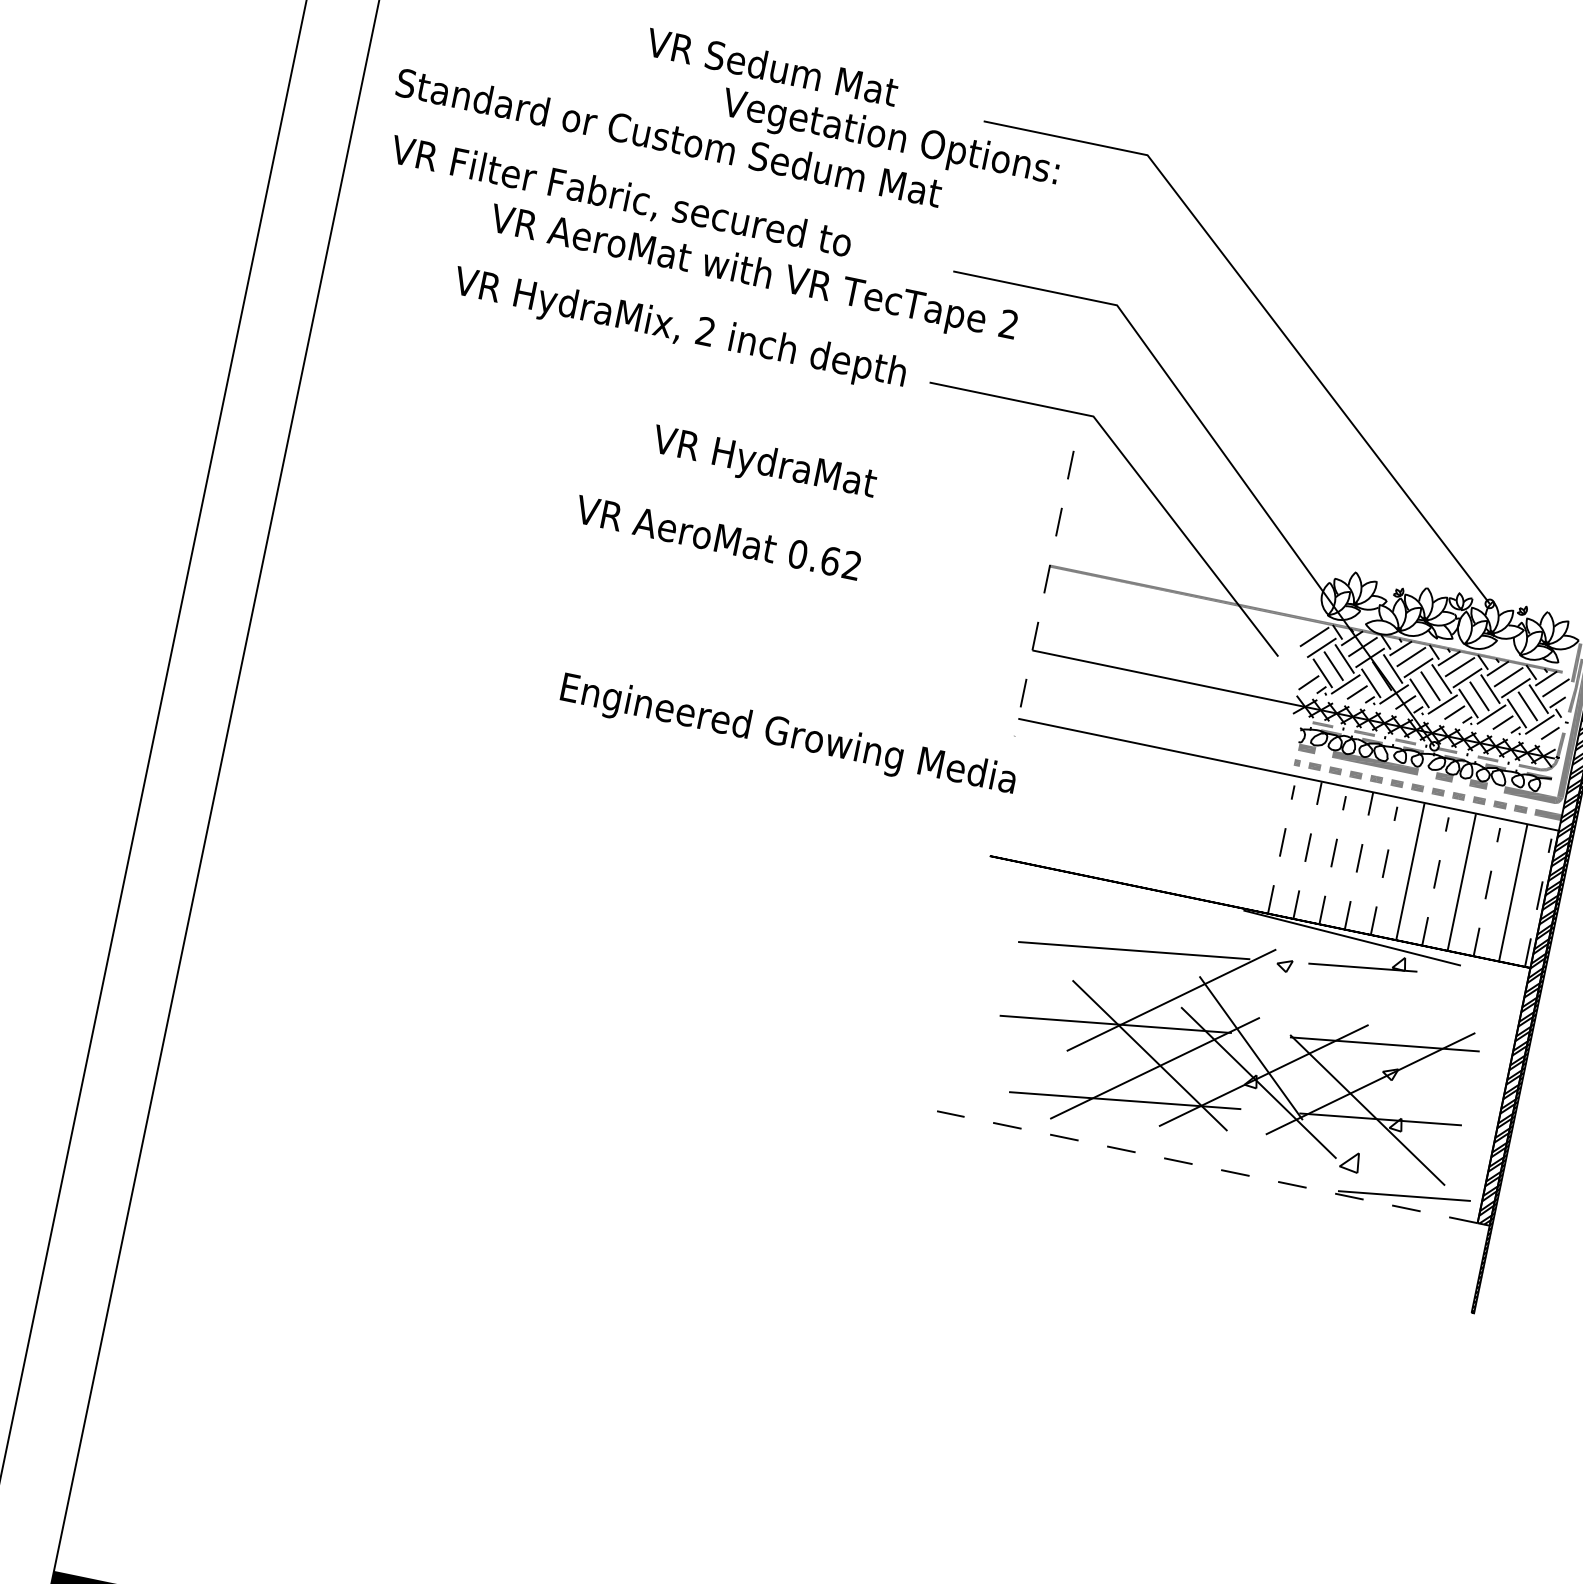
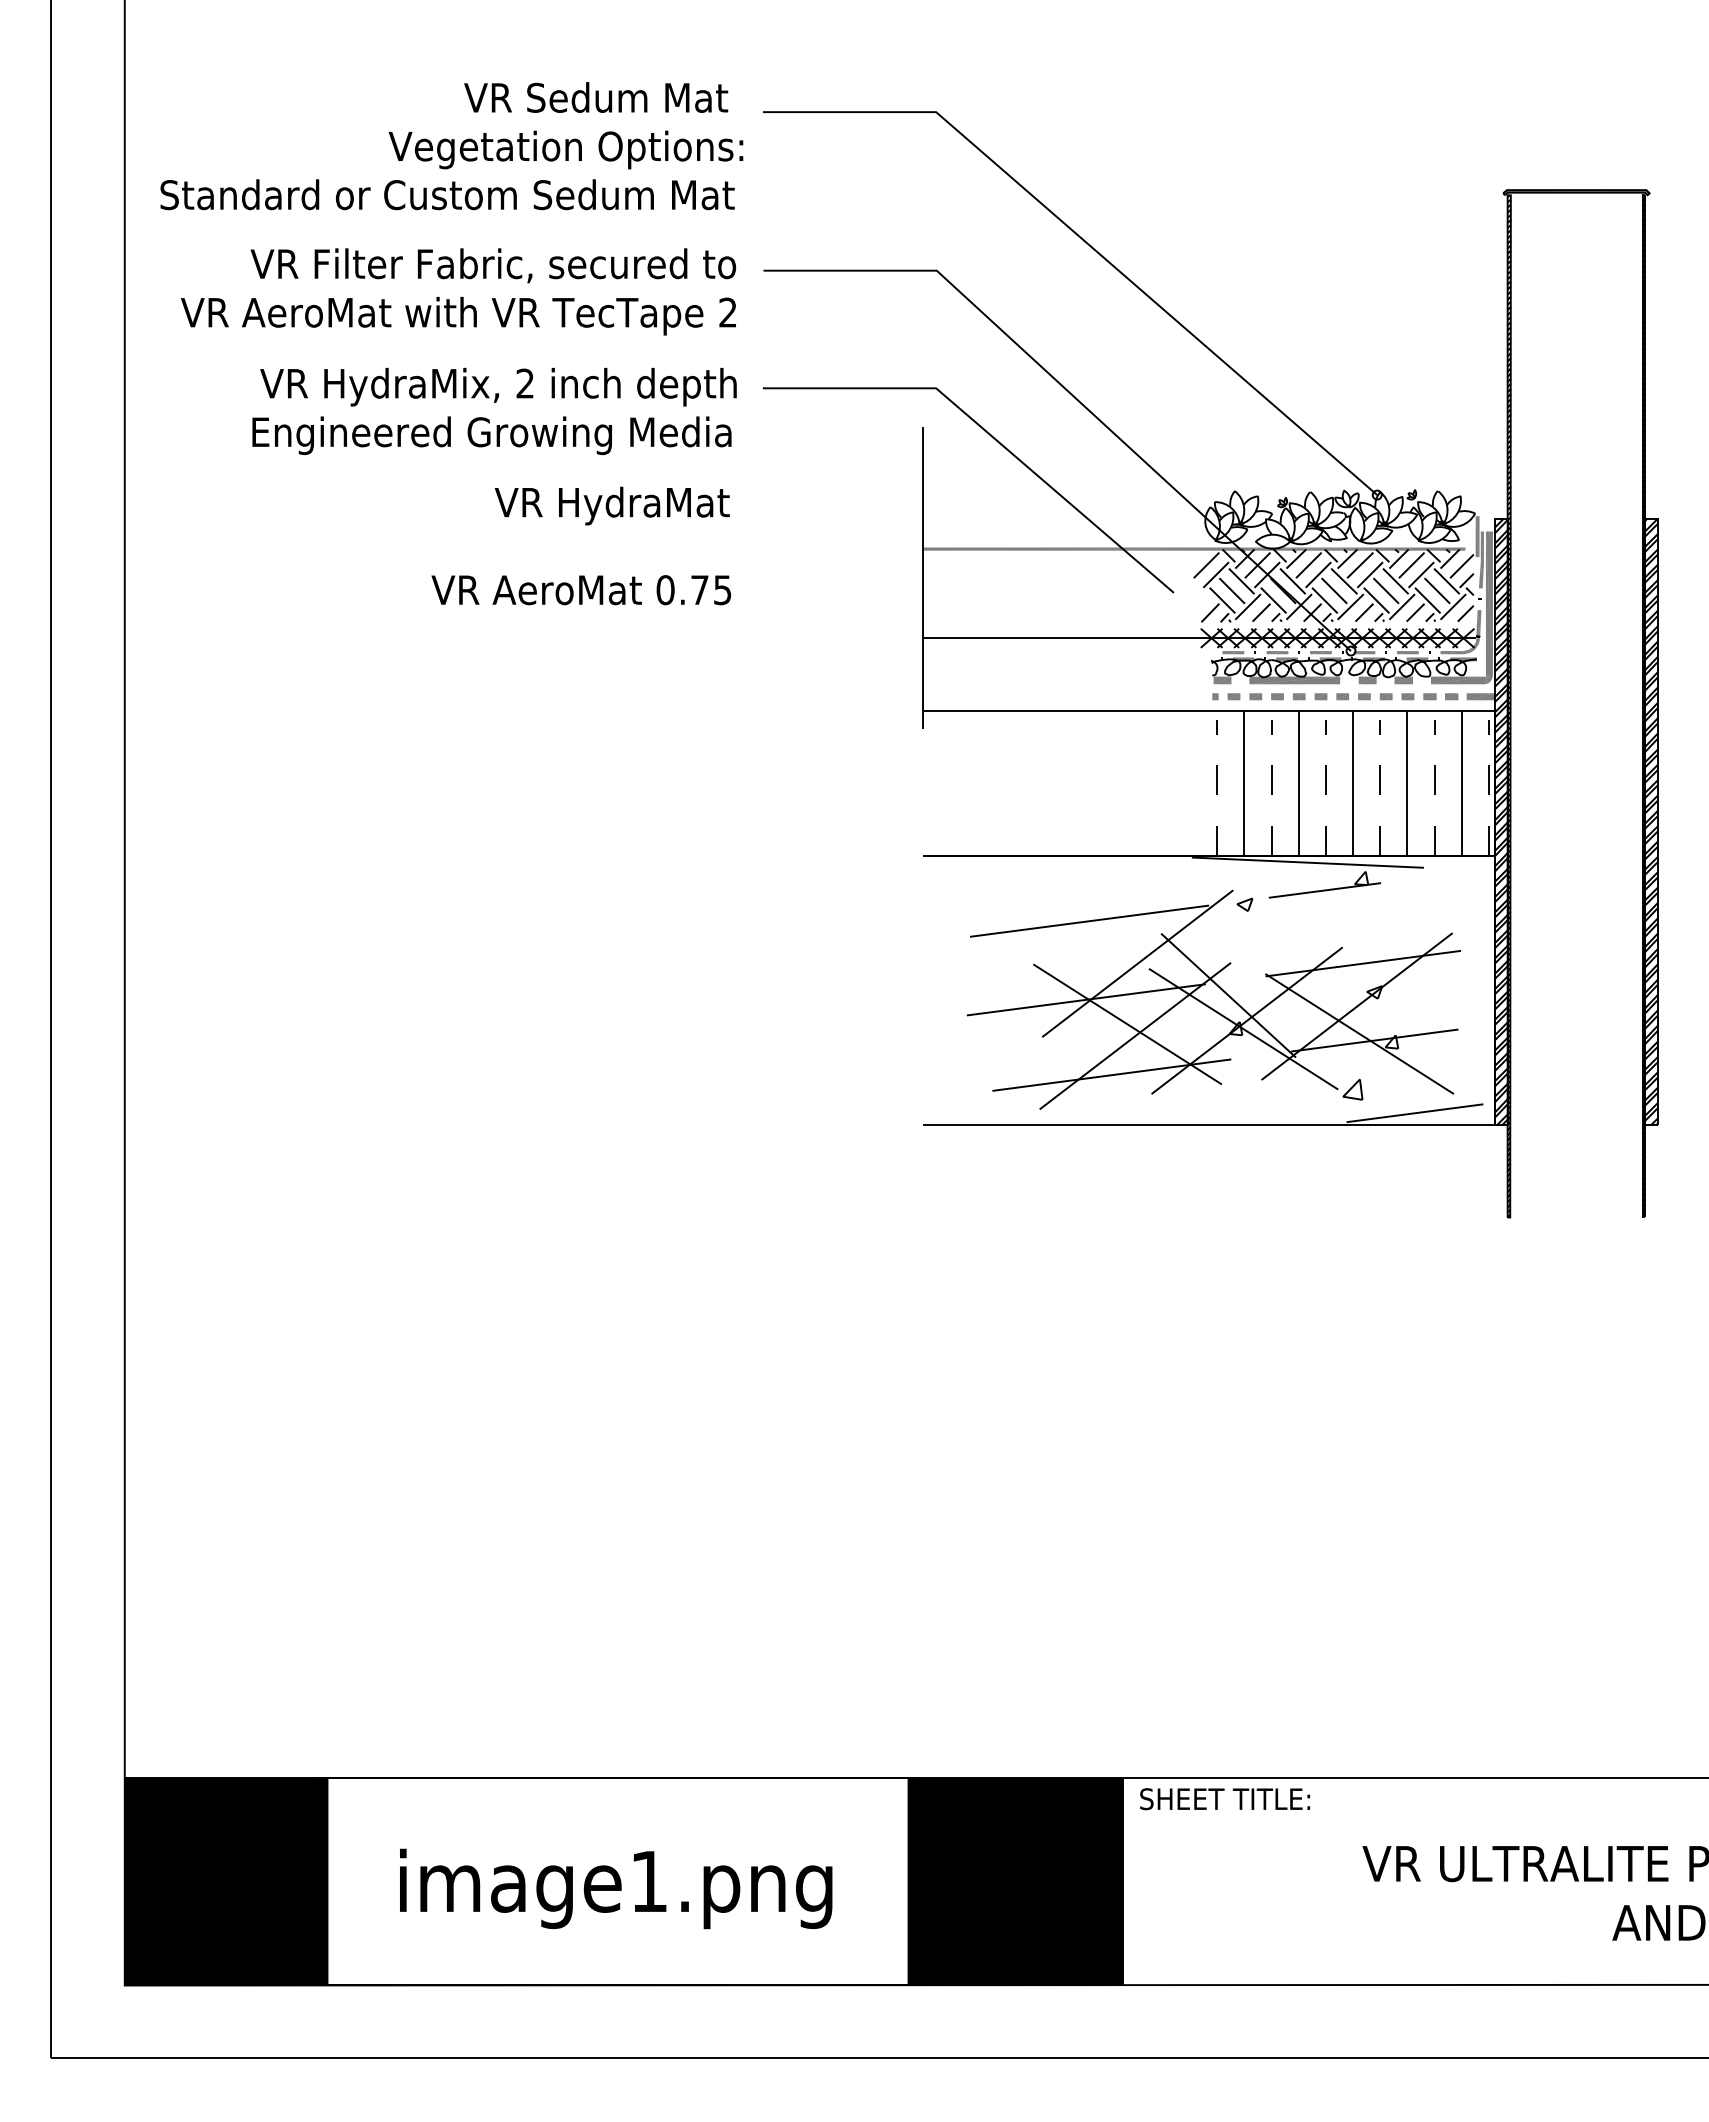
text: (772, 67) -> (596, 97), moved
text: (889, 138) -> (565, 149), moved
text: (621, 197) -> (493, 265), moved
text: (753, 275) -> (458, 316), moved
text: (841, 563) -> (711, 590), 0.62 -> 0.75
line: (1044, 593) -> (923, 578), dashed -> solid
text: (787, 736) -> (491, 435), moved
line: (1307, 849) -> (1244, 782), dashed -> solid
line: (1359, 860) -> (1298, 782), dashed -> solid
line: (1207, 1167) -> (1209, 1125), dashed -> solid

